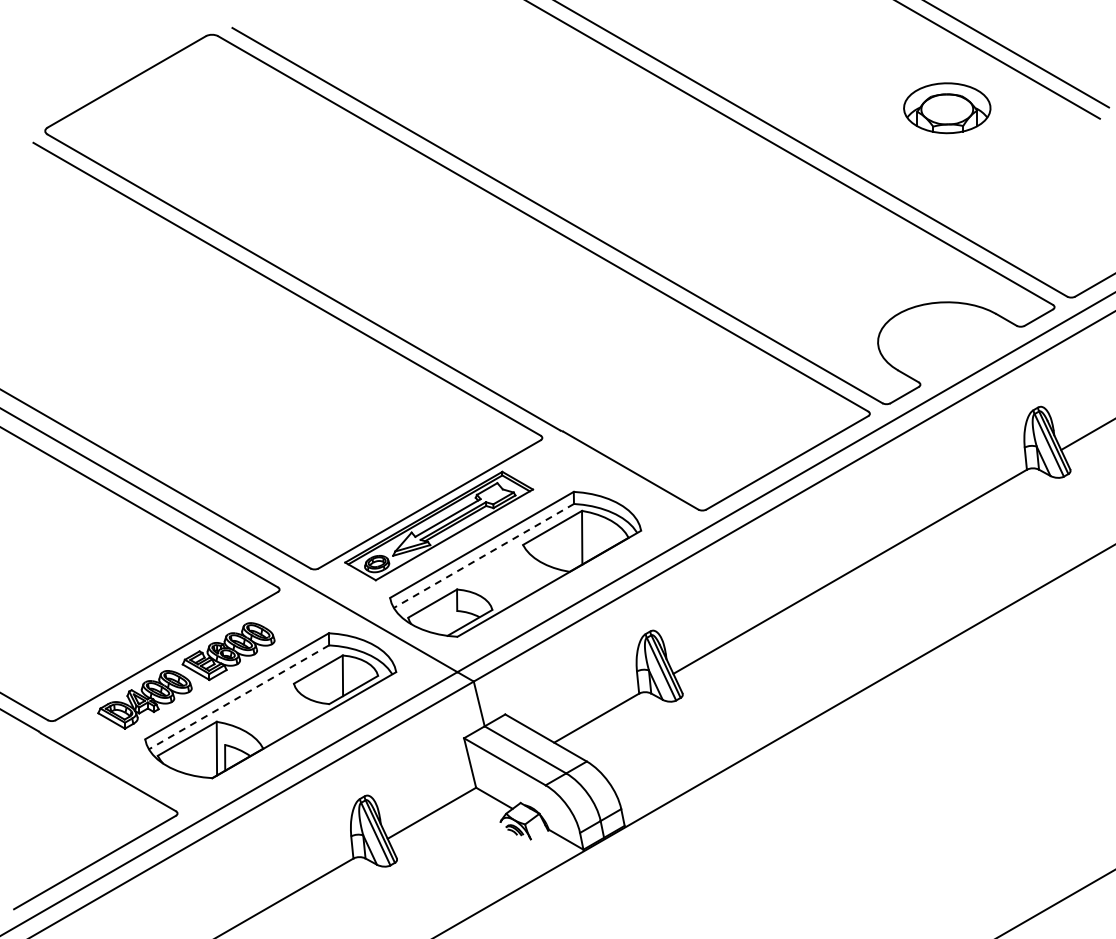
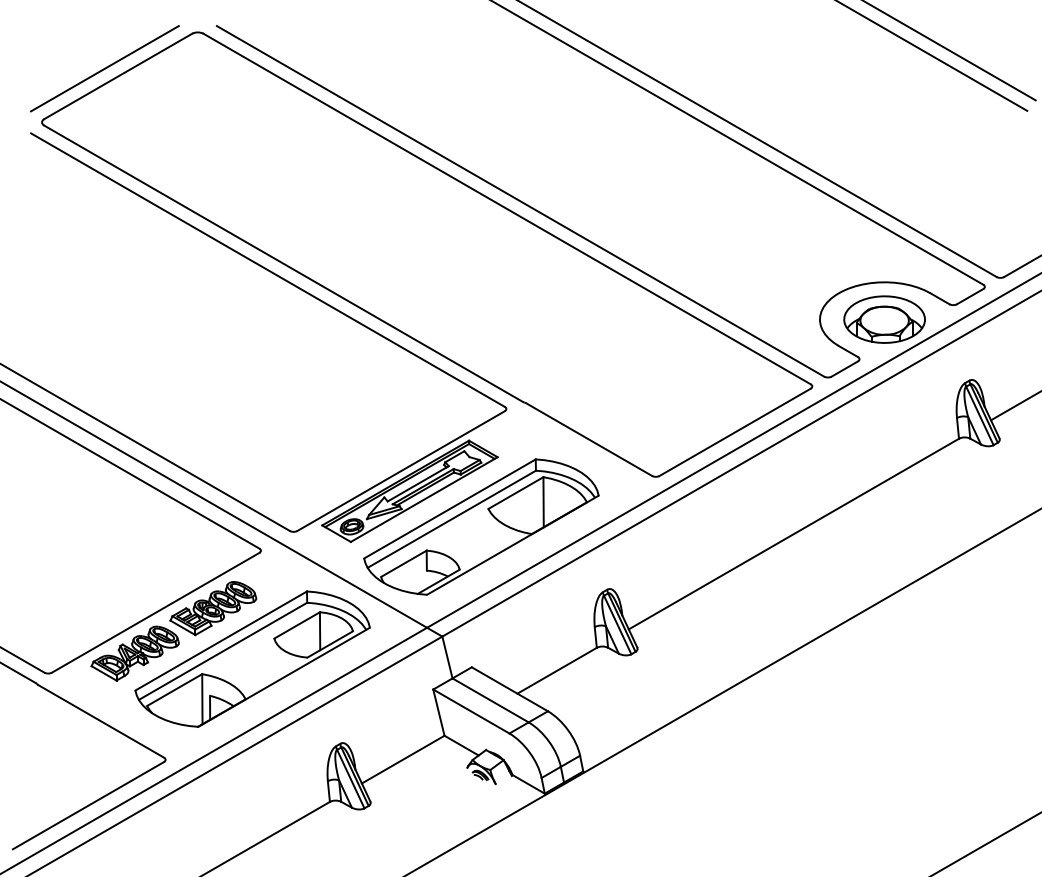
line: (112, 73) -> (104, 68), added
part: (947, 108) -> (884, 319), moved
line: (483, 556) -> (451, 519), dashed -> solid
line: (238, 697) -> (222, 651), dashed -> solid

